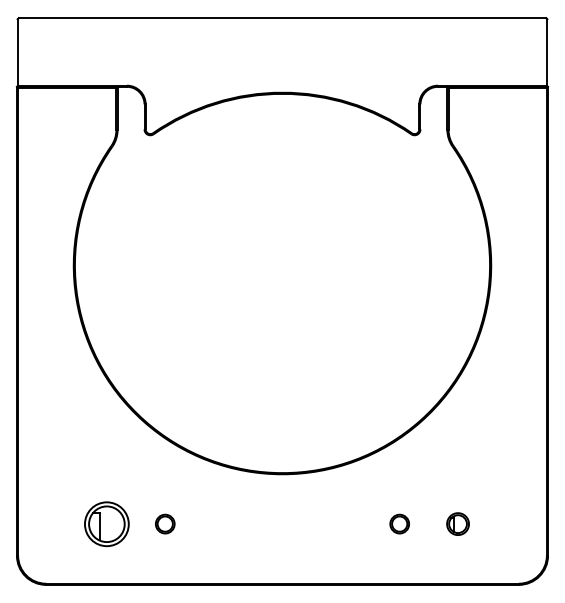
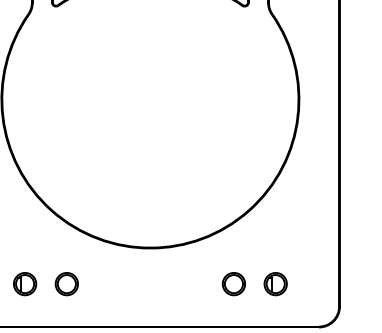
part: (106, 523) -> (24, 283), size x0.71
part: (164, 523) -> (66, 283), size x1.67
part: (399, 523) -> (233, 283), size x1.67
part: (457, 523) -> (275, 283), size x1.43

